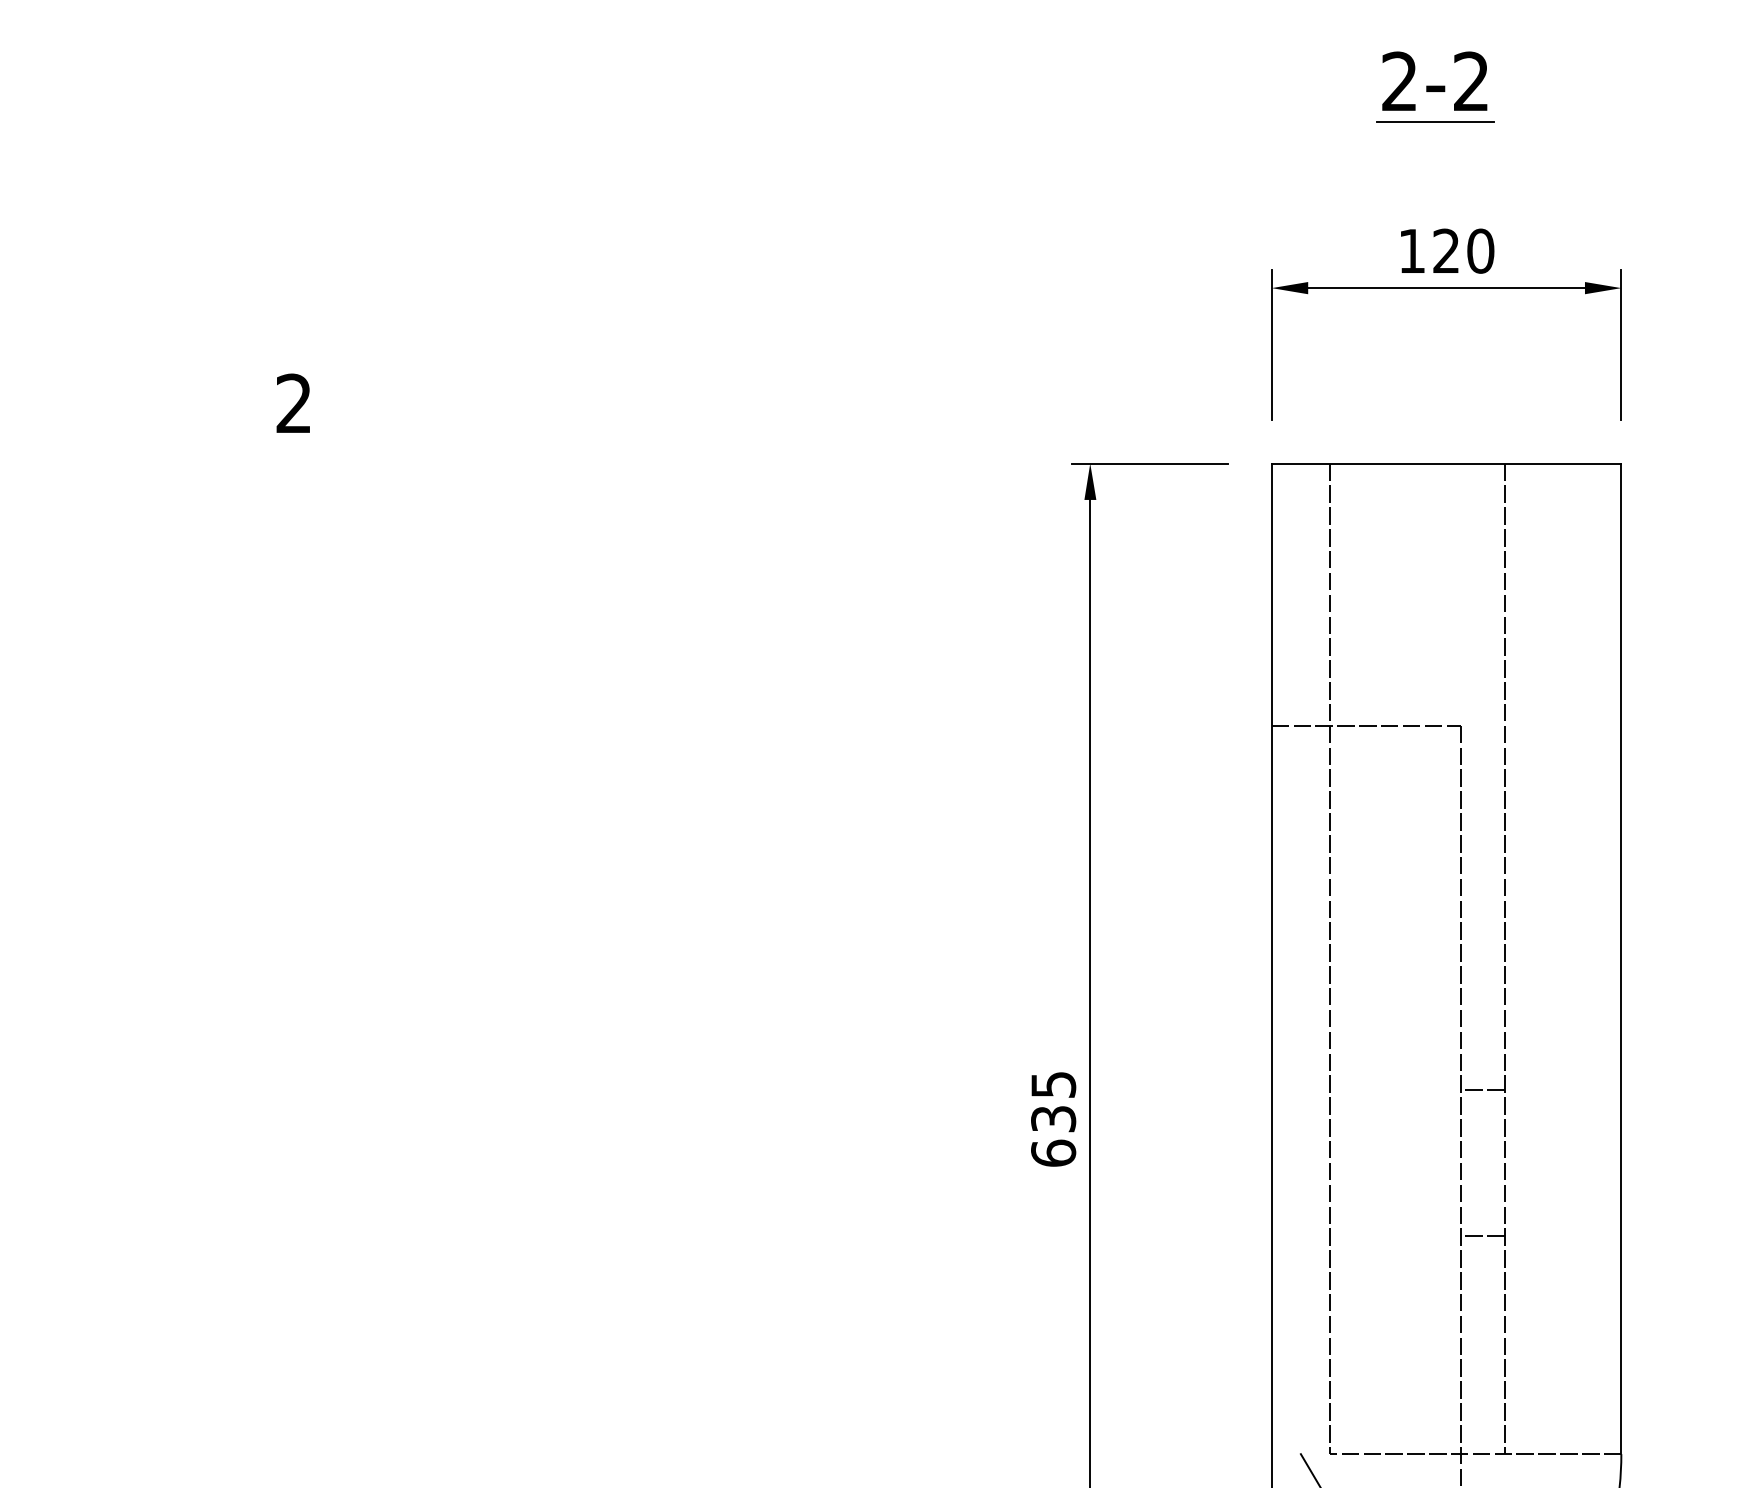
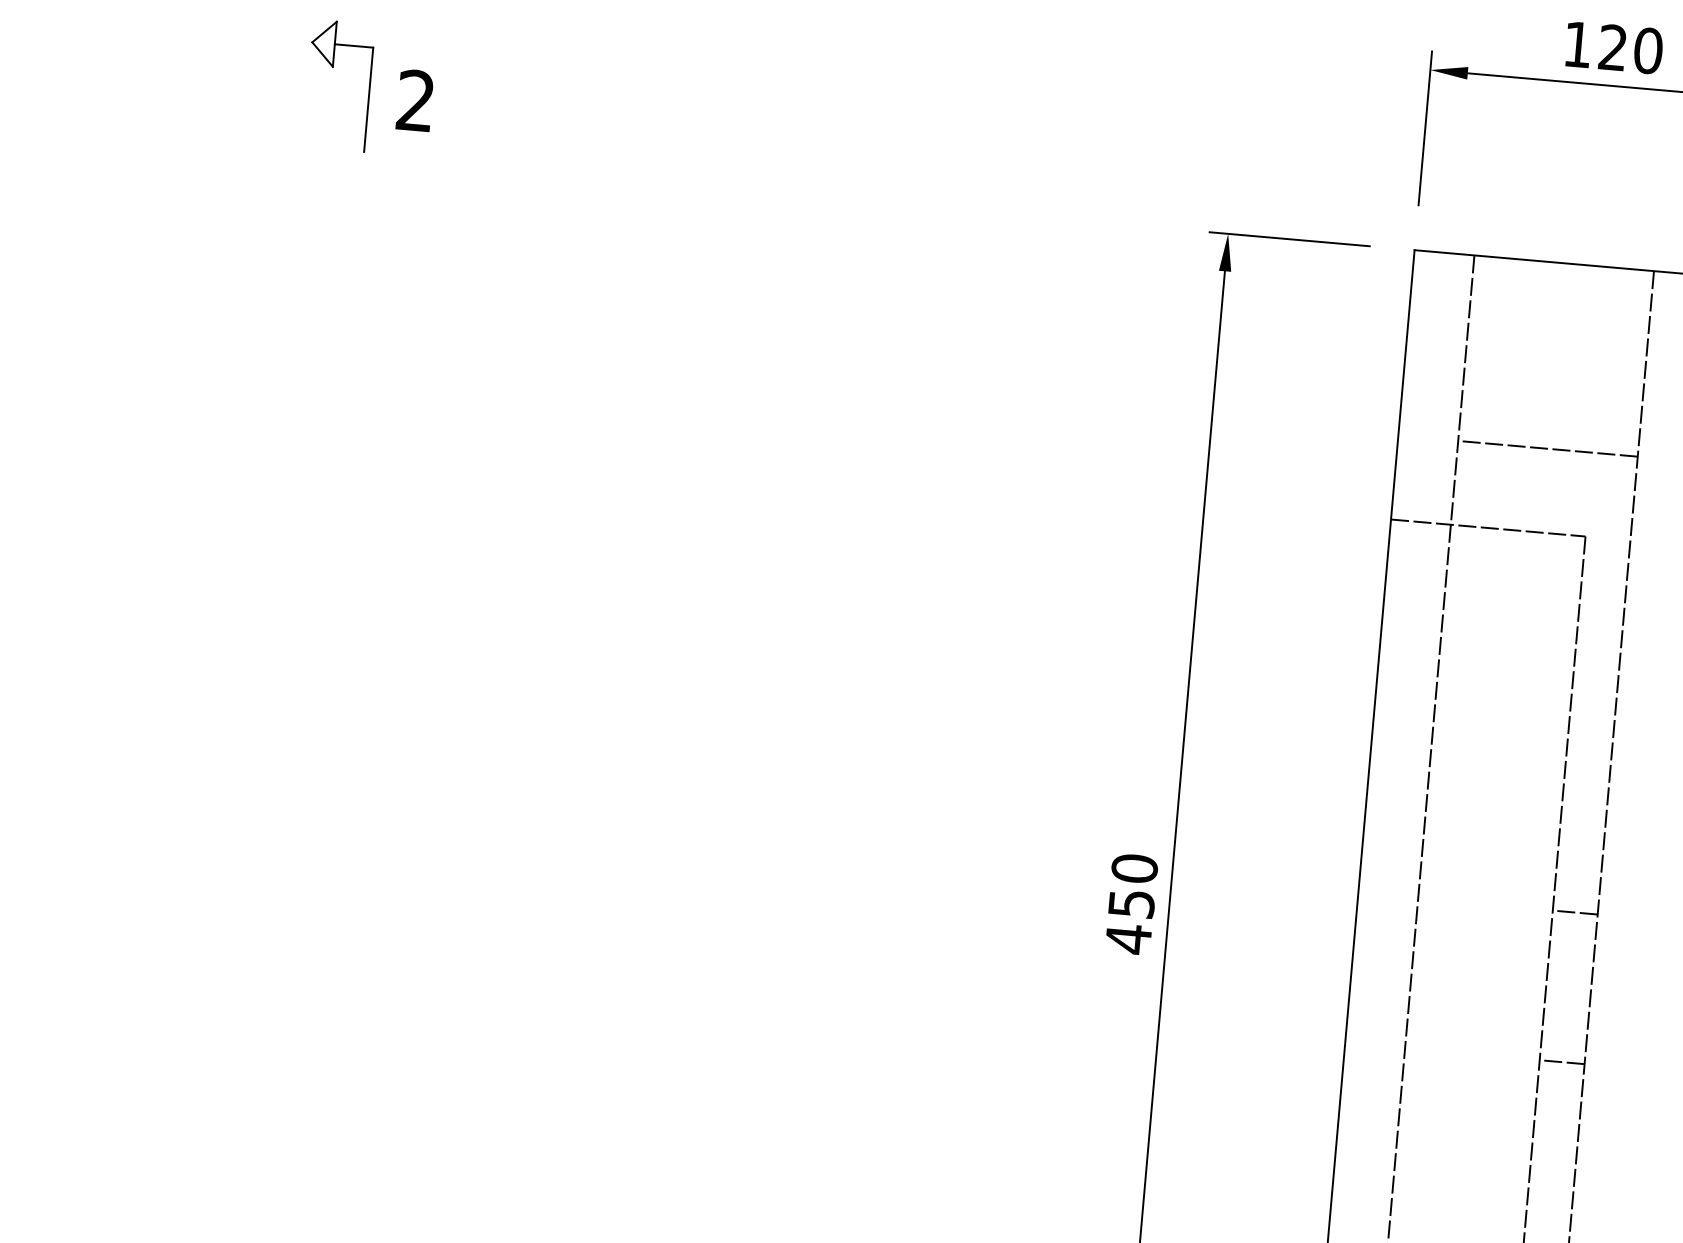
part: (211, 378) -> (333, 67), added
line: (1416, 644) -> (1547, 449), added
text: (1053, 1119) -> (1131, 904), 635 -> 450

